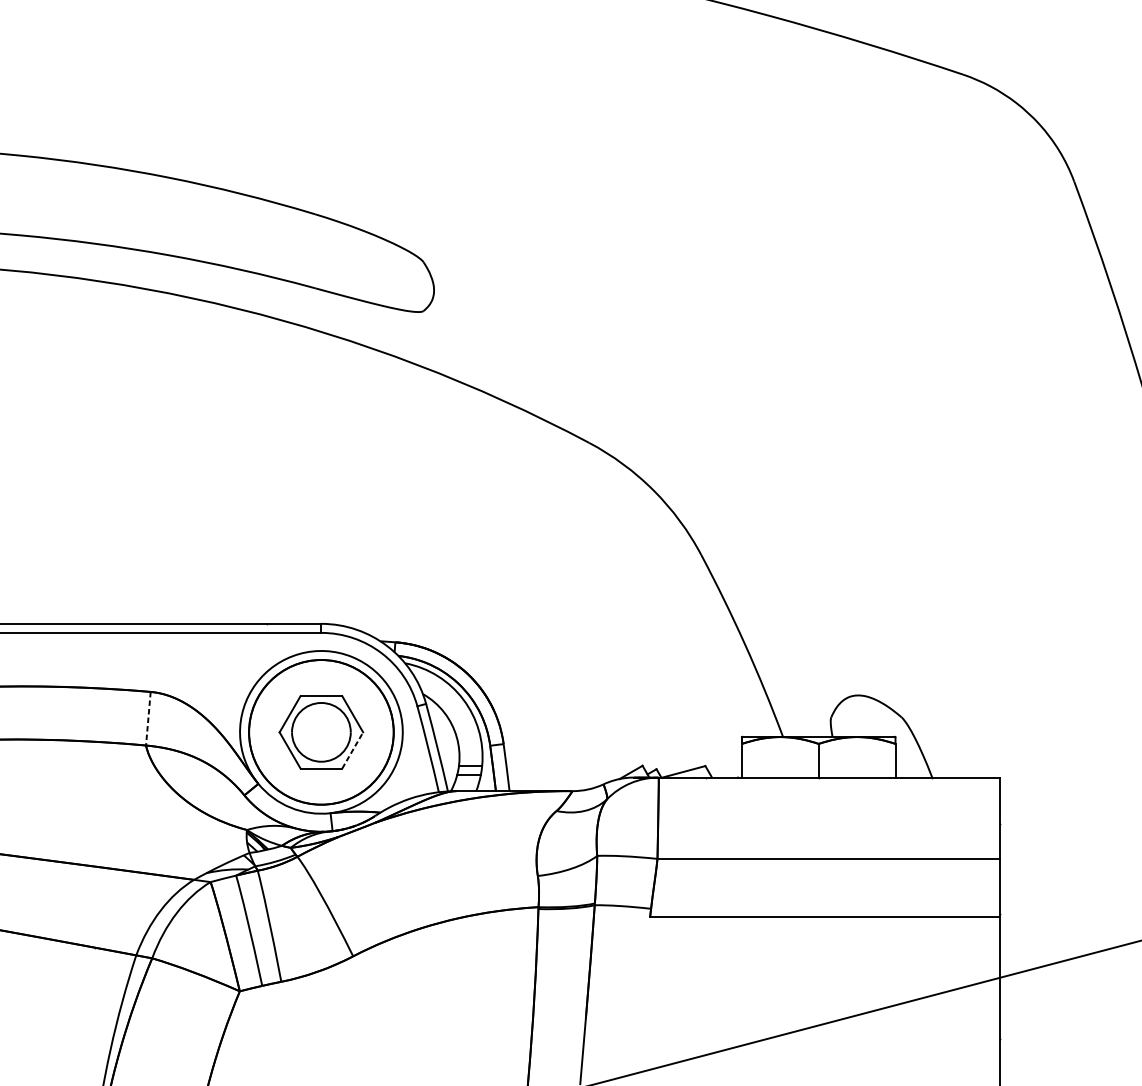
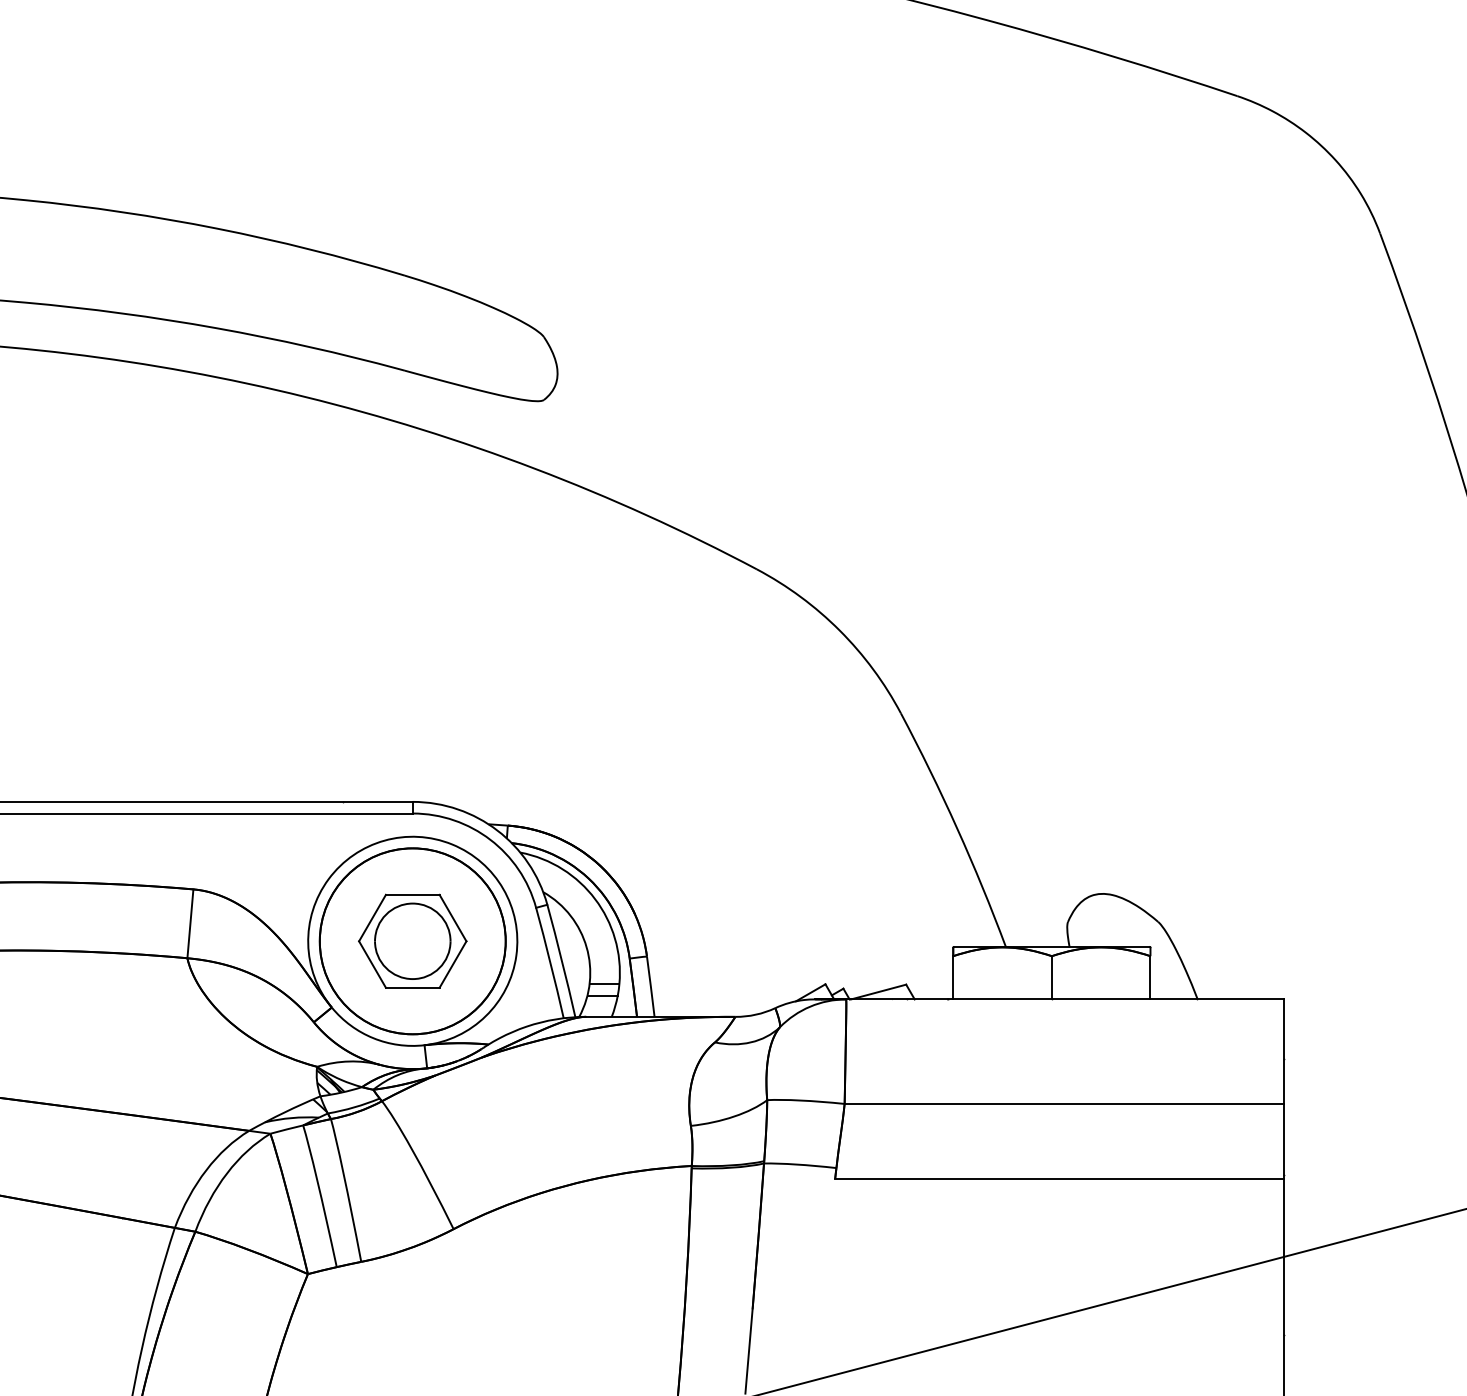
line: (148, 718) -> (190, 923), dashed -> solid
line: (353, 750) -> (453, 964), dashed -> solid

